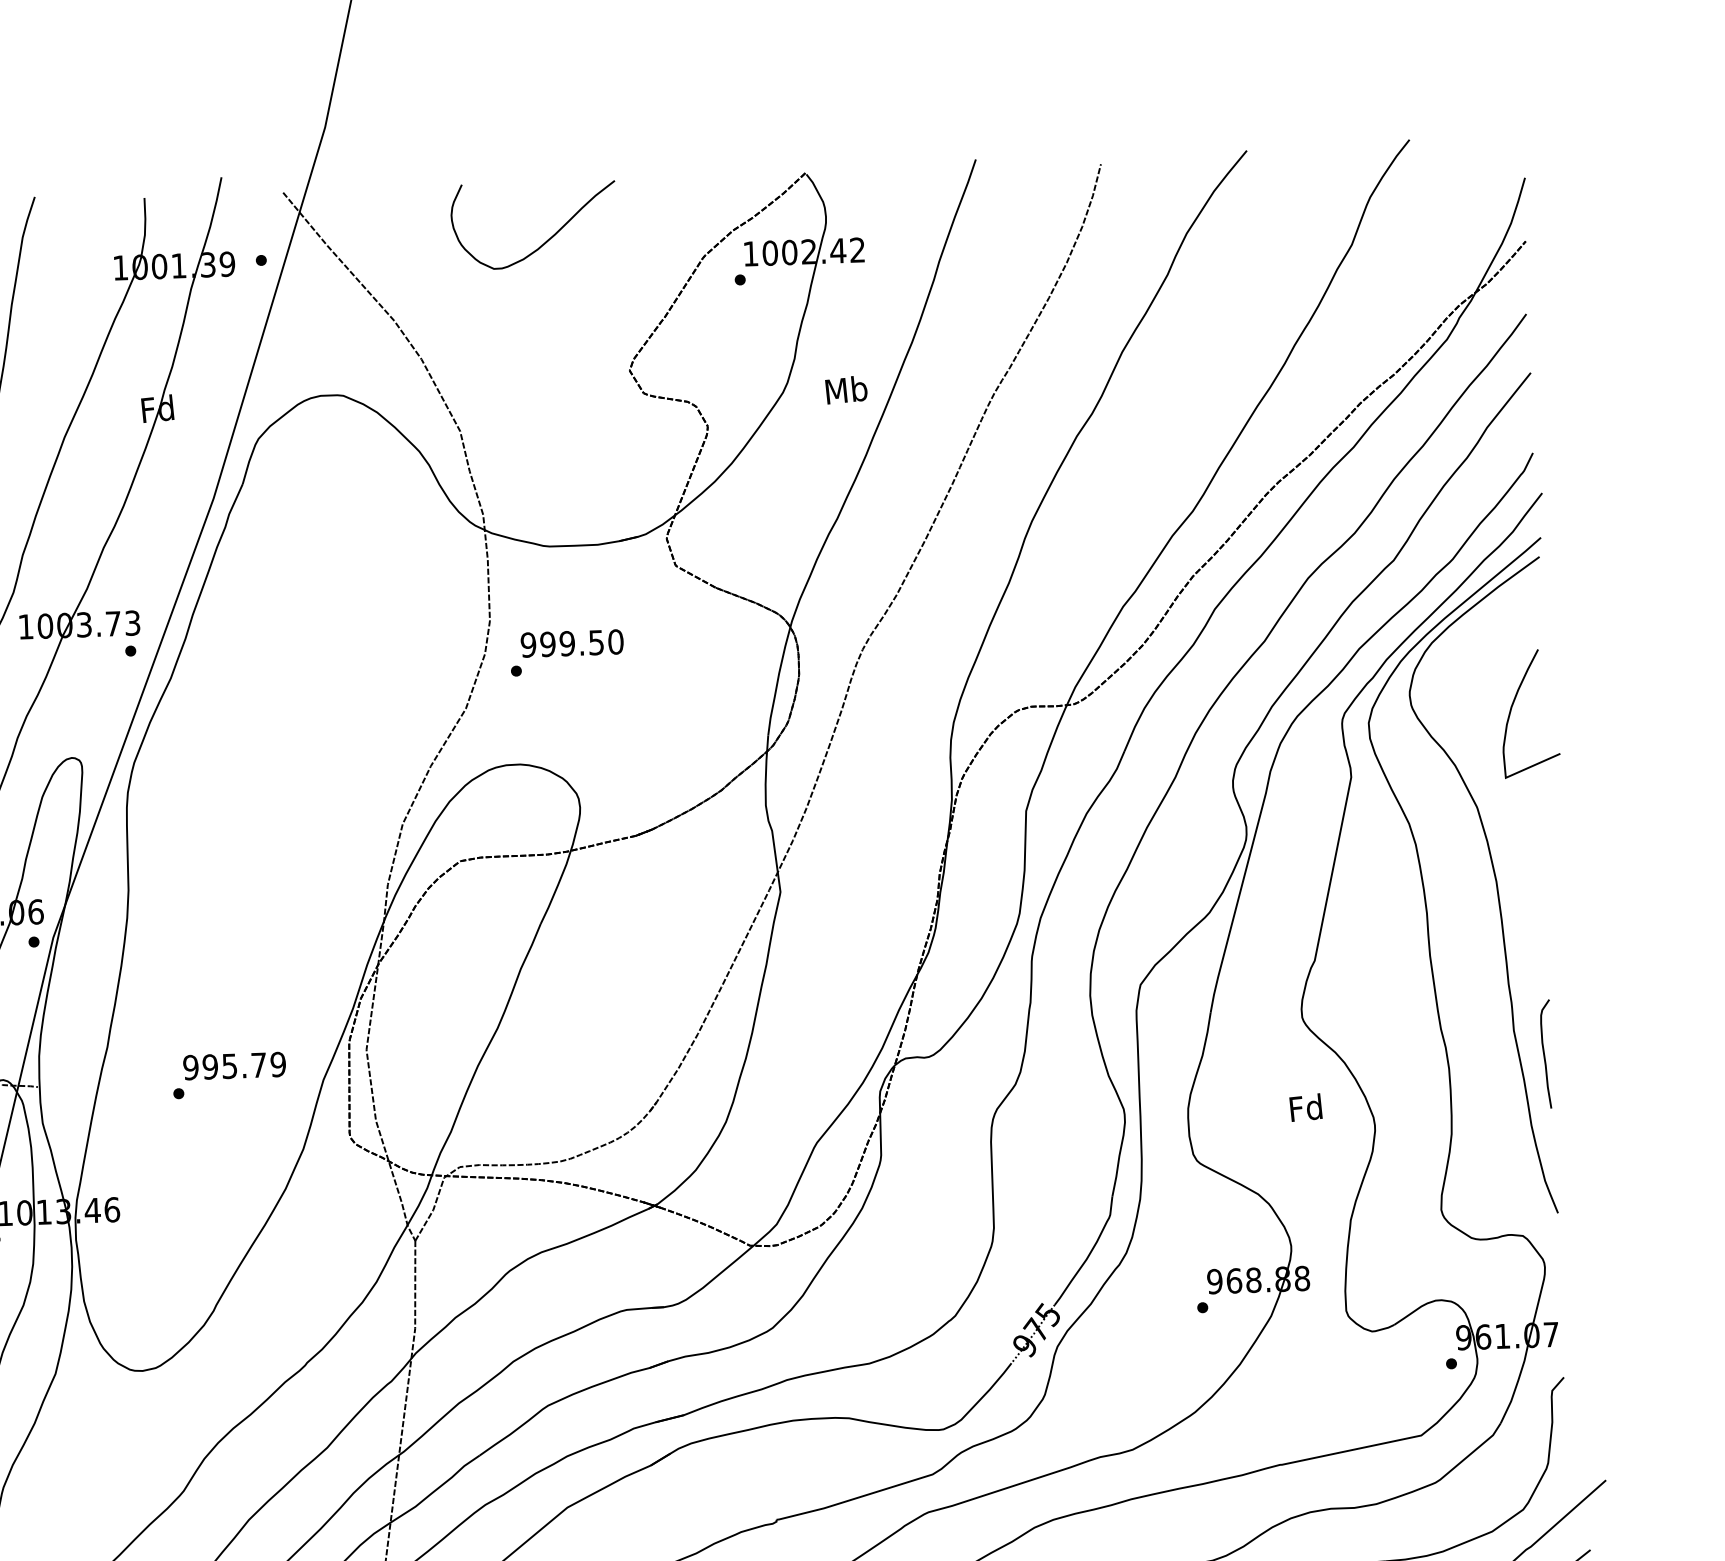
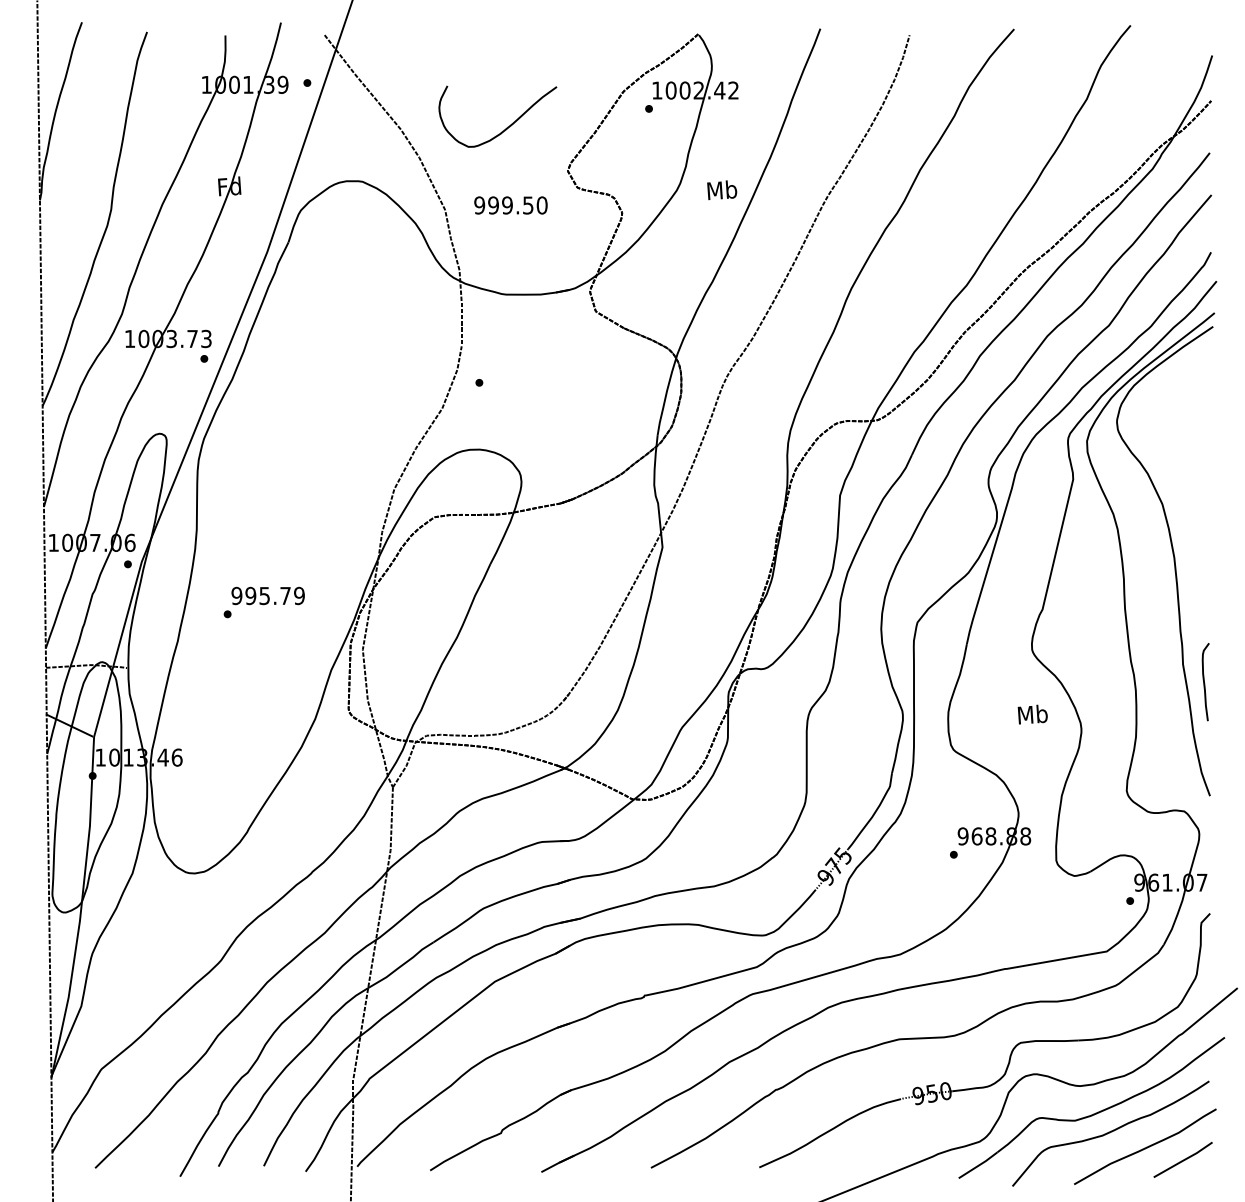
curve: (547, 238) -> (507, 126), moved
text: (571, 643) -> (510, 205), moved
curve: (1513, 707) -> (1190, 433), removed
text: (228, 1075) -> (263, 602), moved
text: (1305, 1107) -> (1032, 714), Fd -> Mb

